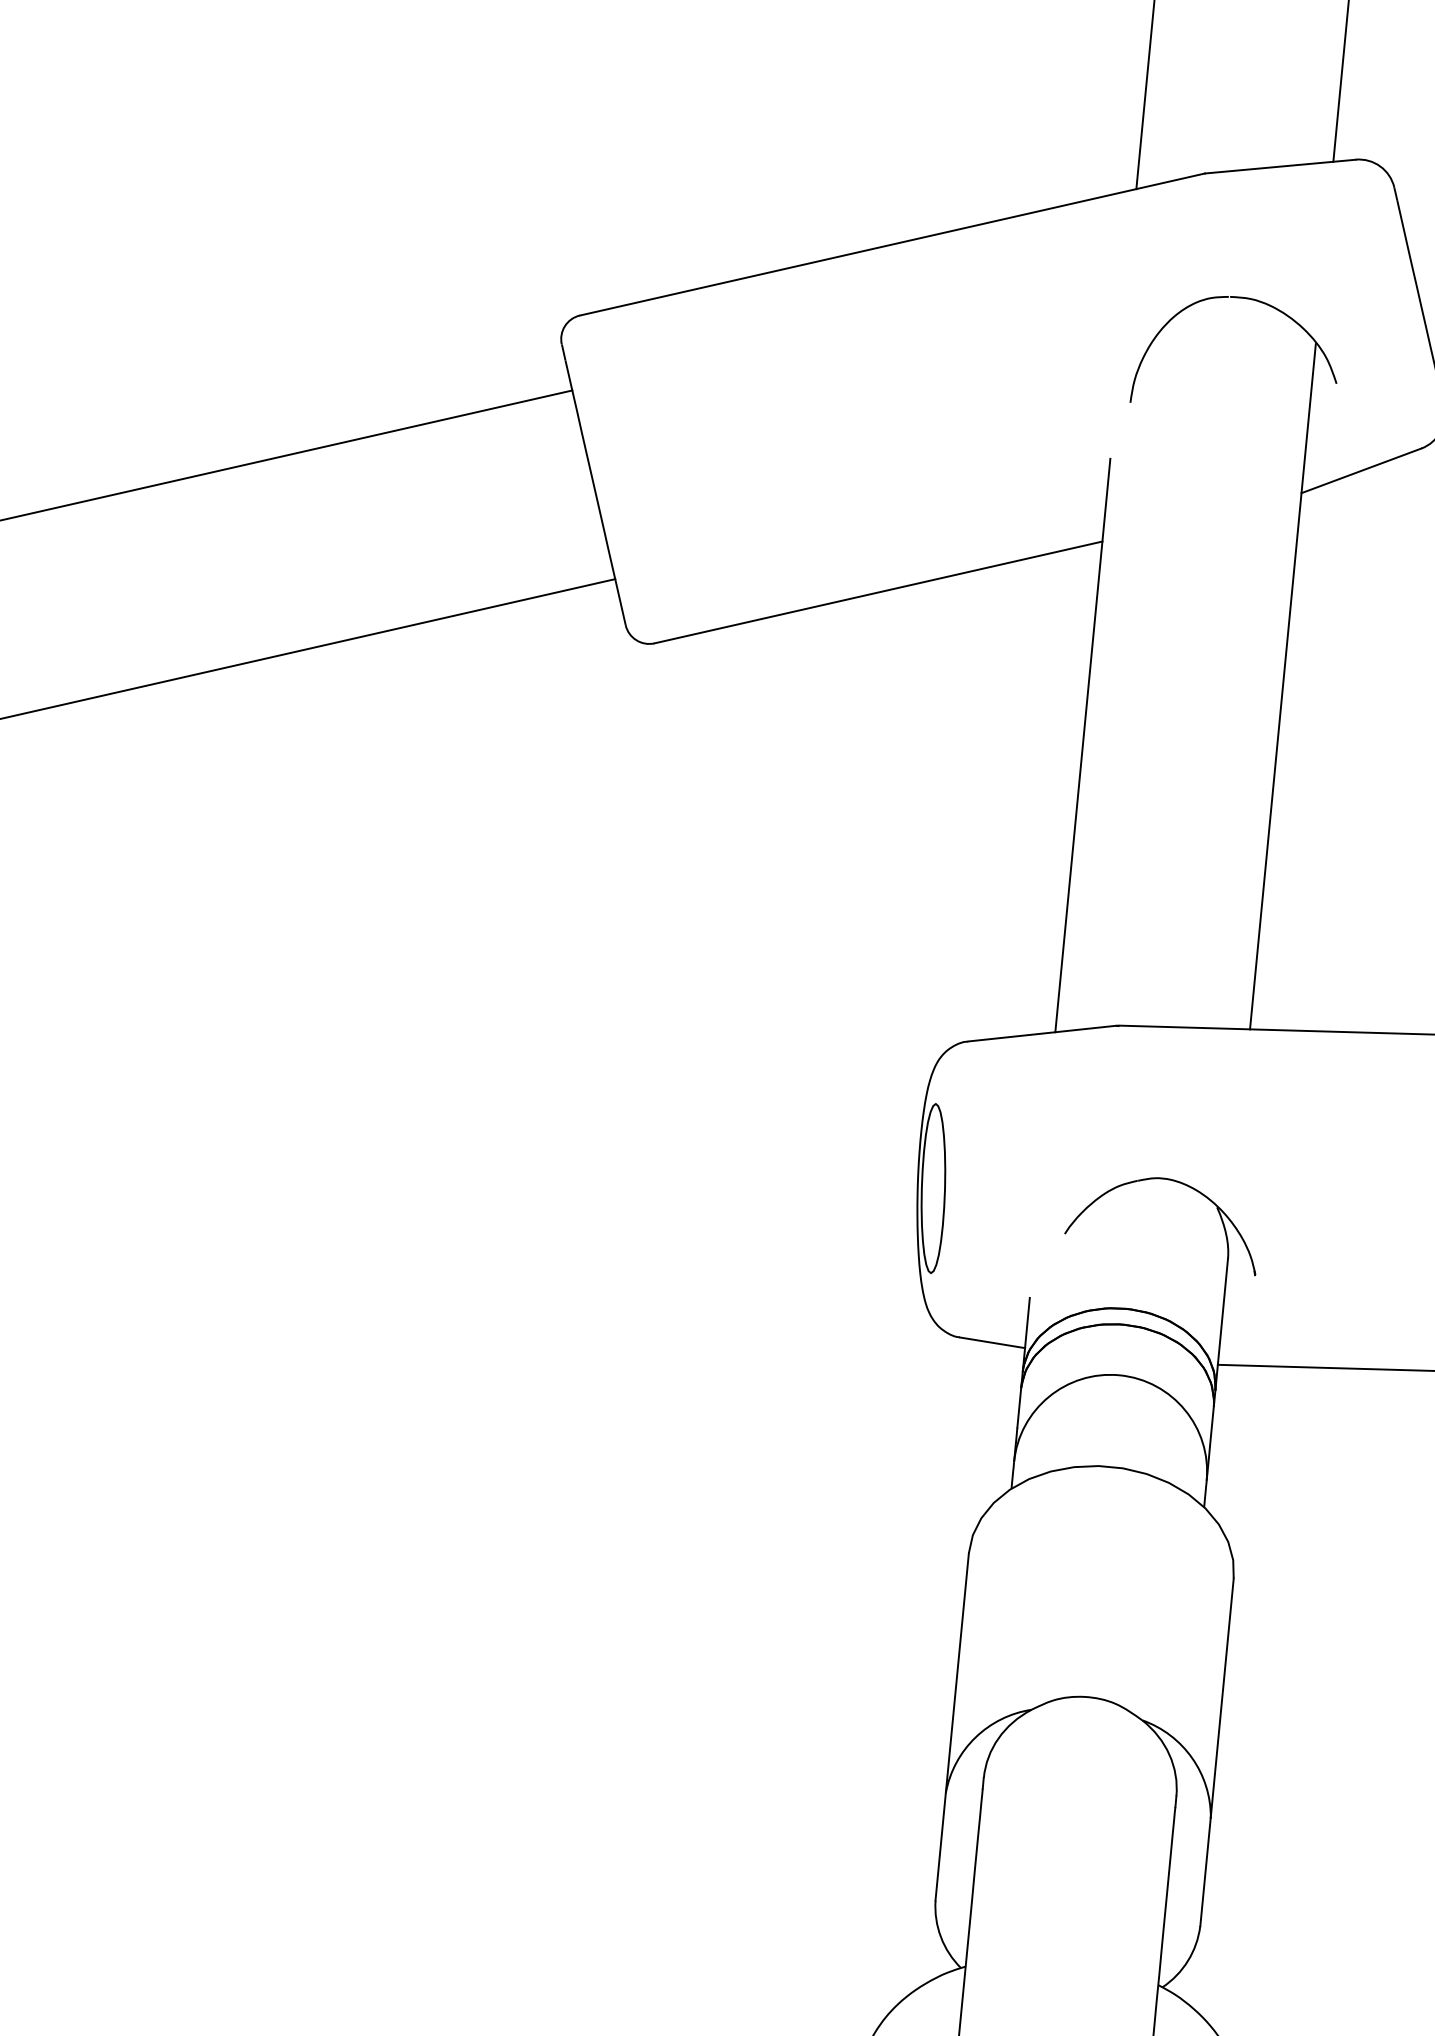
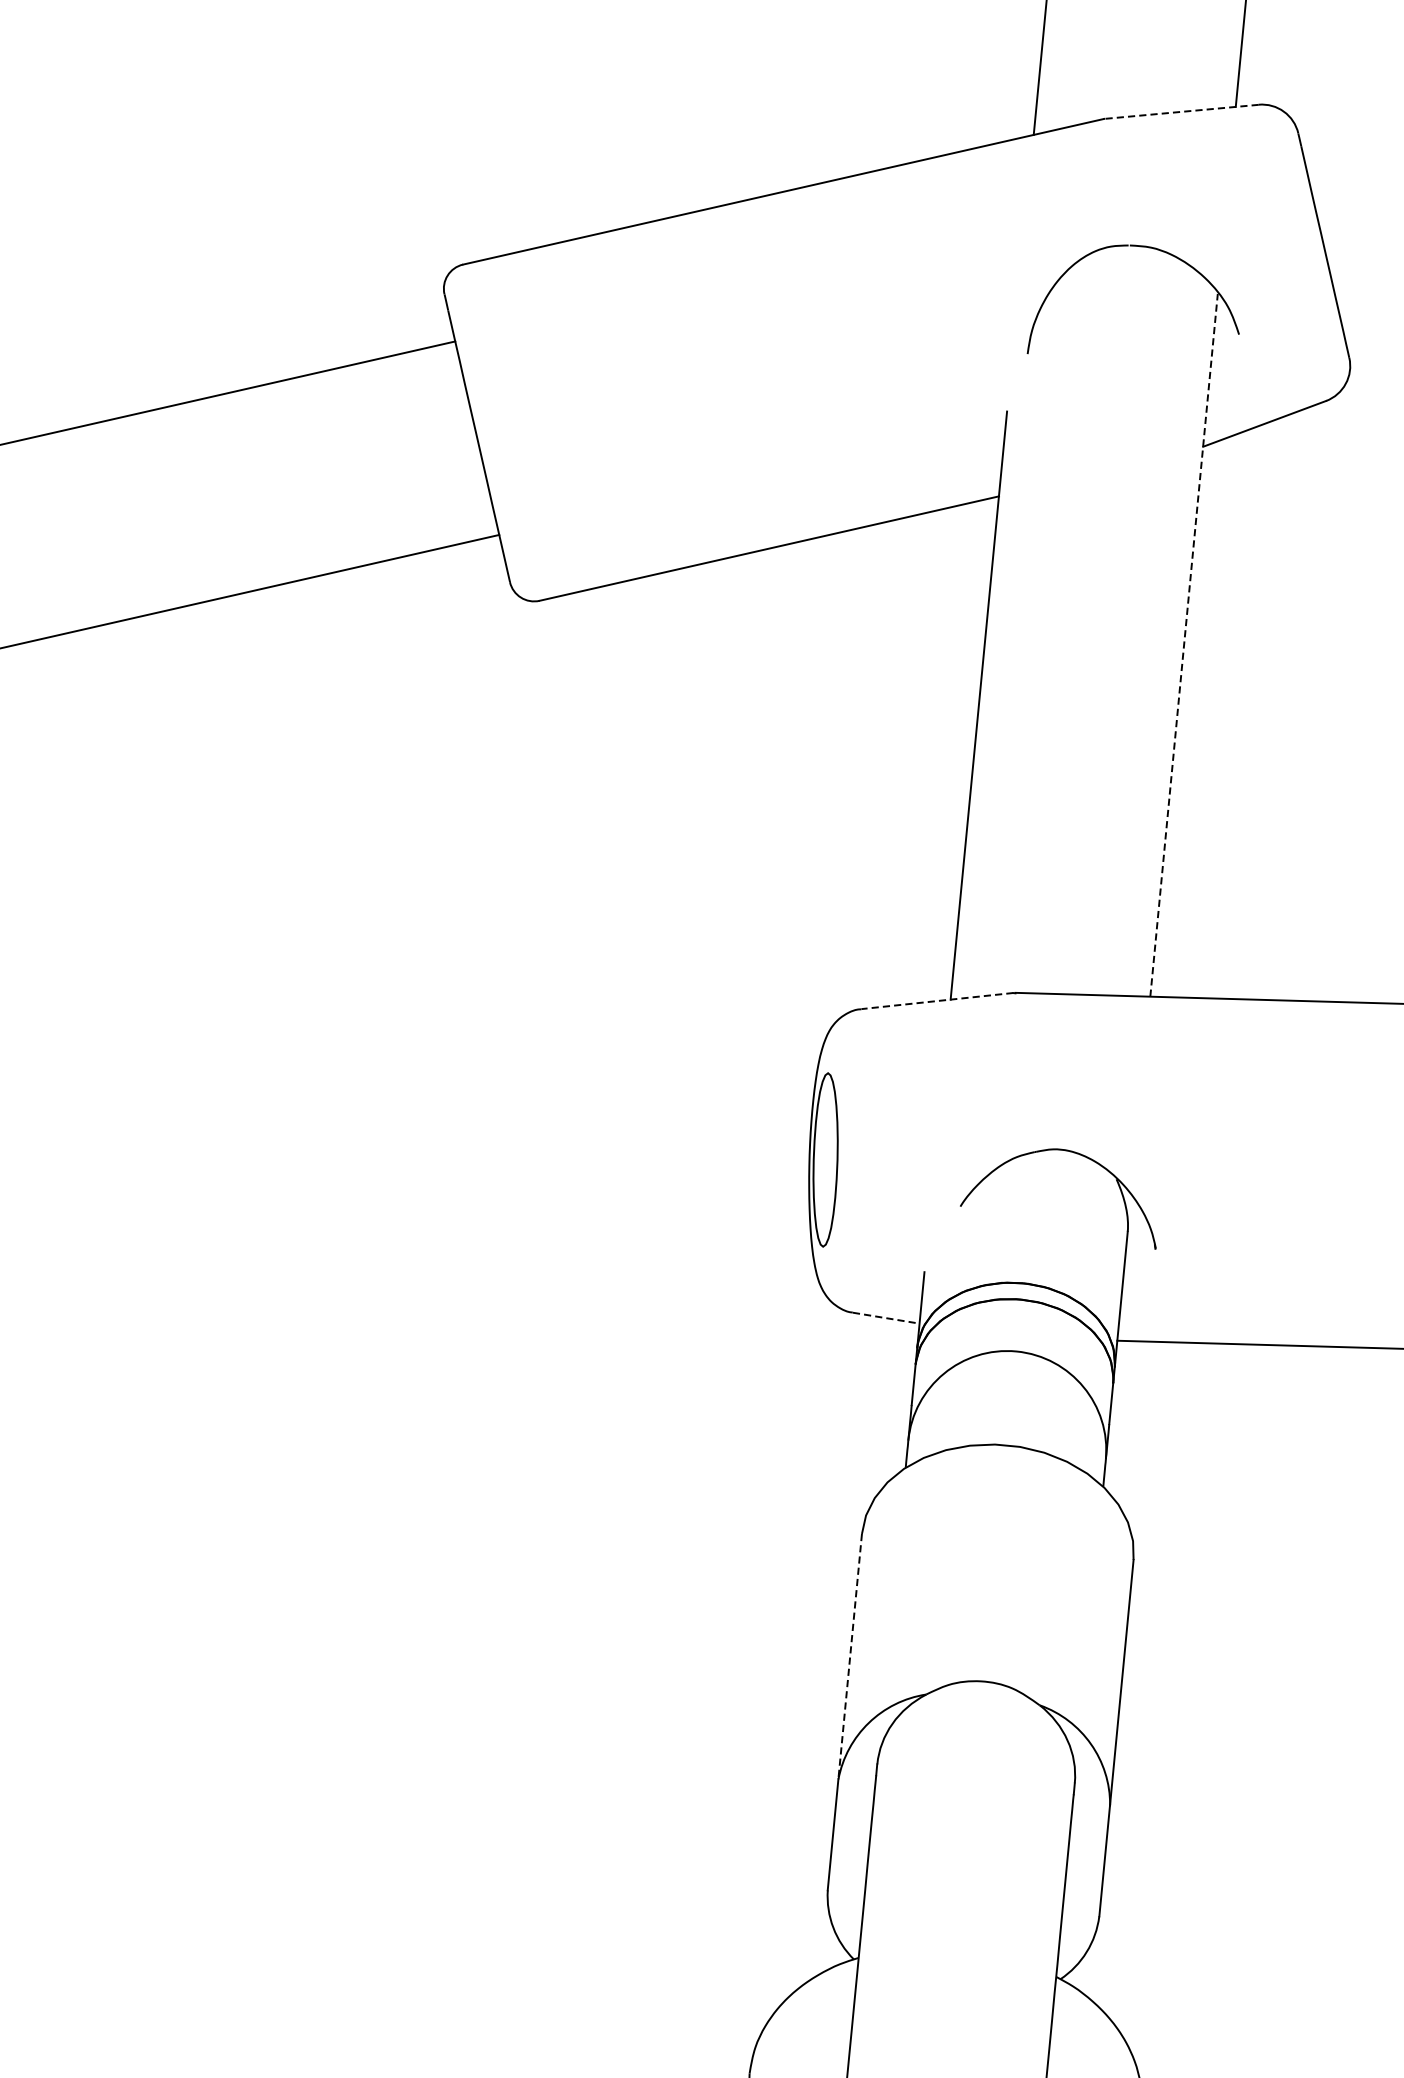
line: (1280, 166) -> (1181, 111), solid -> dashed
line: (1282, 686) -> (1183, 645), solid -> dashed
line: (1041, 1033) -> (936, 1000), solid -> dashed
line: (992, 1342) -> (886, 1317), solid -> dashed
line: (957, 1673) -> (850, 1657), solid -> dashed

